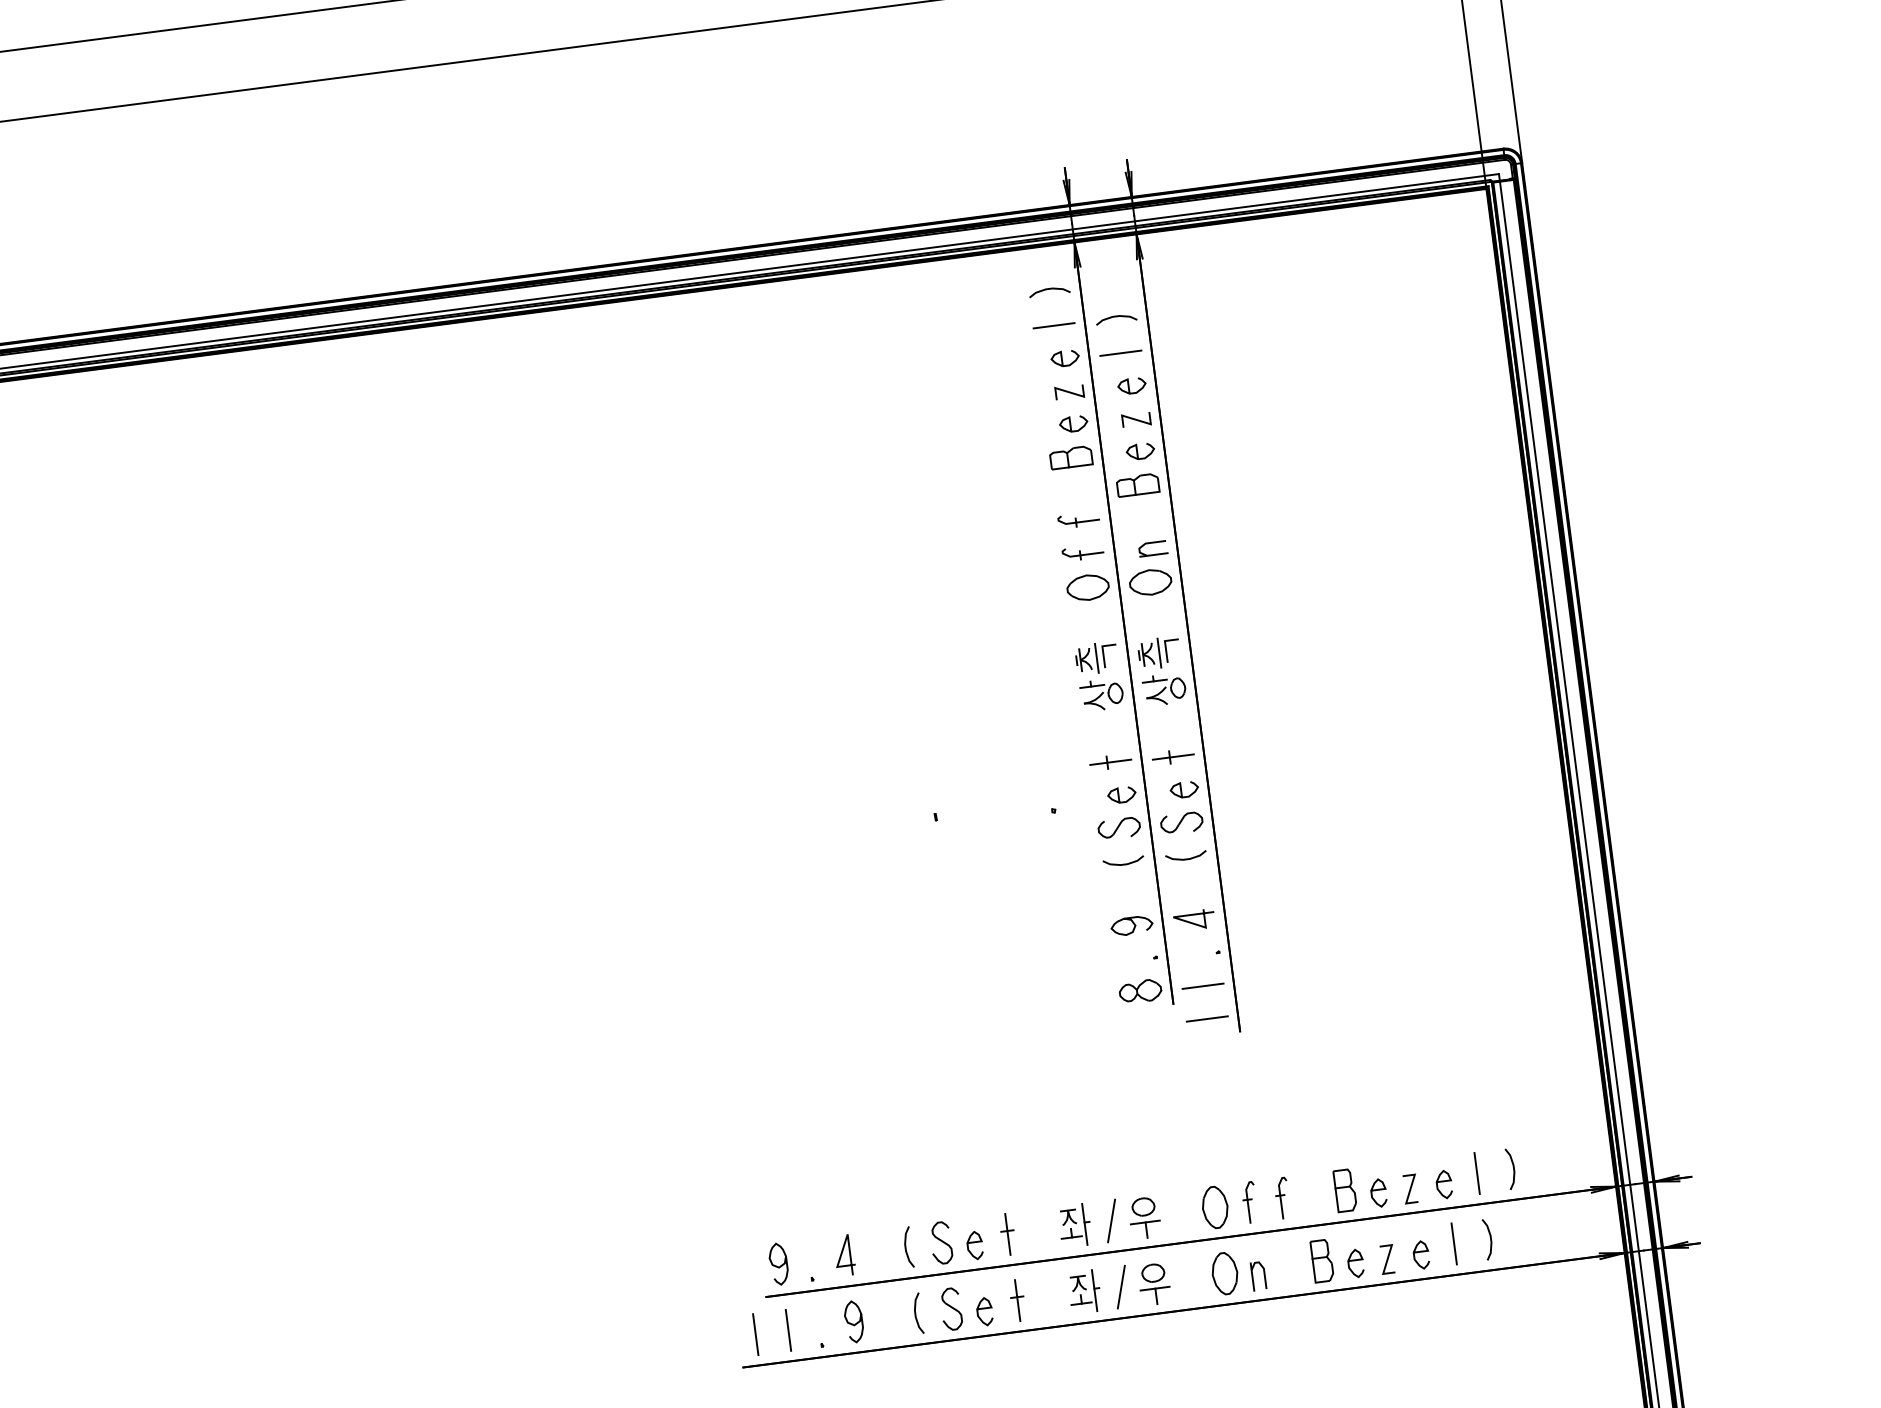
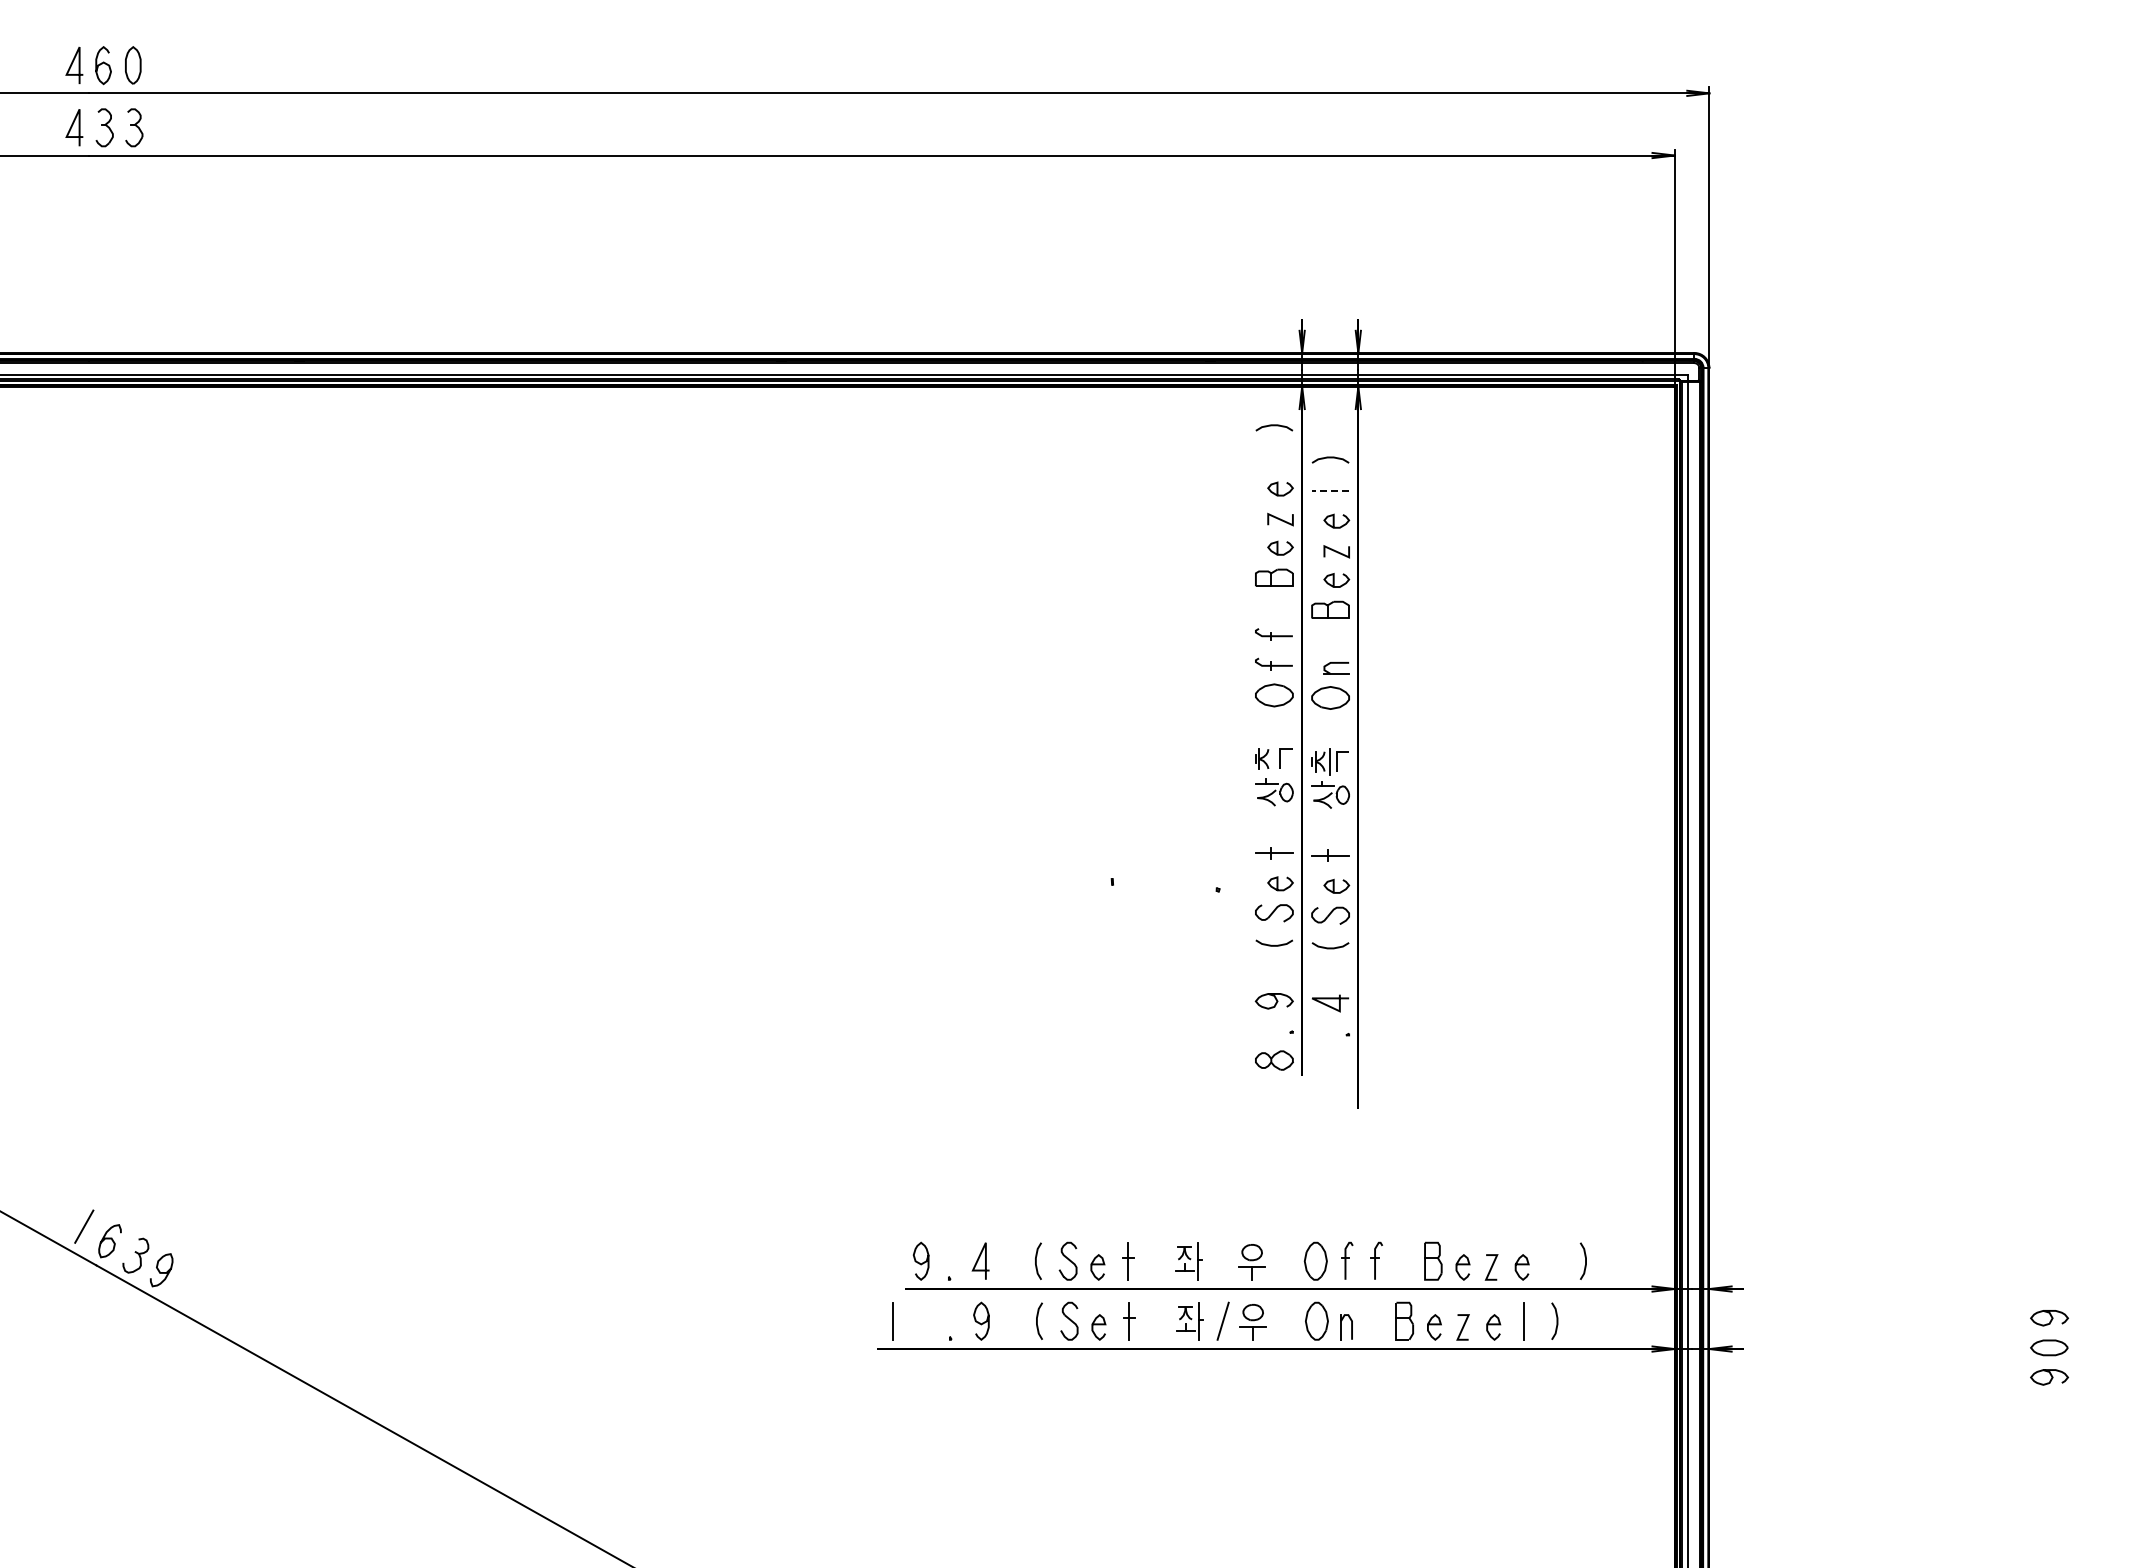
line: (1053, 325) -> (1273, 458), removed
line: (1120, 352) -> (1330, 490), solid -> dashed
line: (1097, 658) -> (1274, 759), removed
line: (1203, 986) -> (1330, 1063), removed
line: (1207, 1018) -> (1330, 1092), removed
line: (1476, 1172) -> (1552, 1260), removed
line: (1110, 1220) -> (1221, 1260), removed
line: (788, 1329) -> (922, 1320), removed

